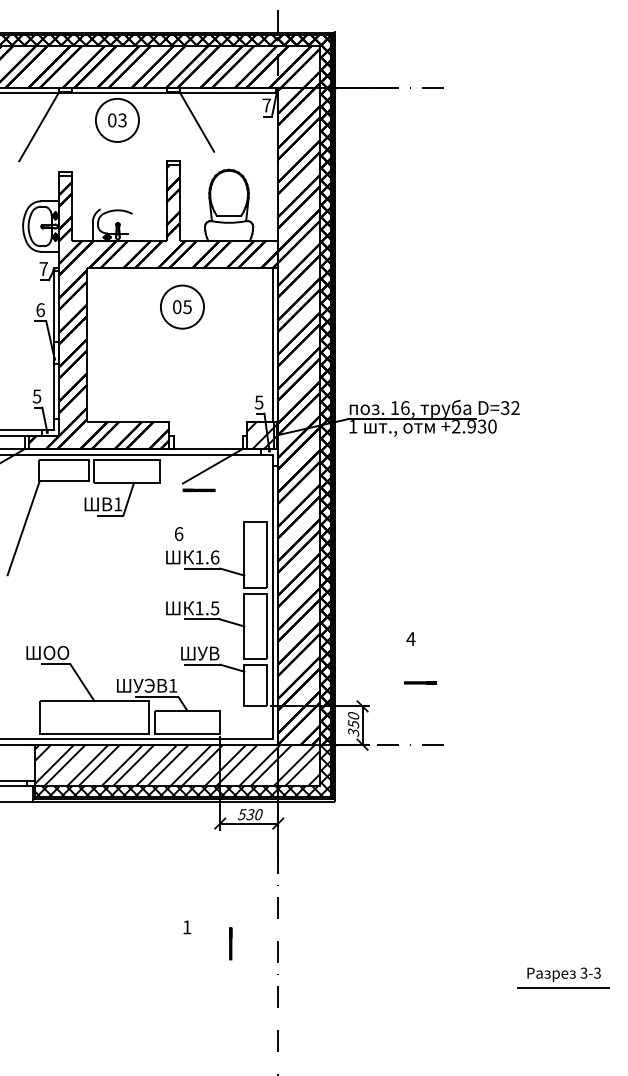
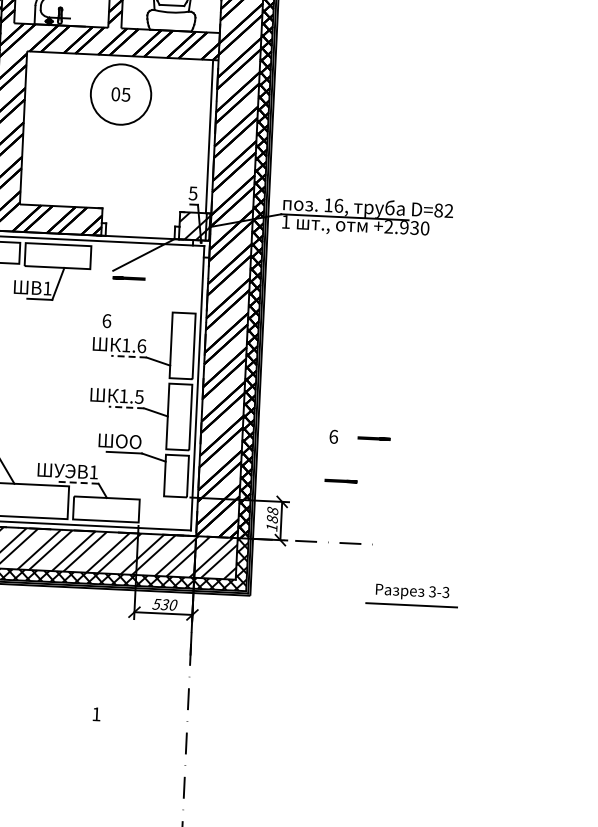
circle: (182, 306) -> (121, 93), size x1.4
text: (504, 407) -> (438, 210), D=32 -> D=82
line: (202, 568) -> (128, 356), solid -> dashed
line: (202, 619) -> (126, 407), solid -> dashed
text: (410, 638) -> (333, 436), 4 -> 6
line: (451, 638) -> (374, 438), added
text: (197, 653) -> (119, 441), ШУВ -> ШОО
line: (156, 696) -> (76, 482), solid -> dashed
text: (353, 724) -> (272, 519), 350 -> 188
line: (230, 943) -> (139, 732), removed
part: (563, 977) -> (411, 595), moved

